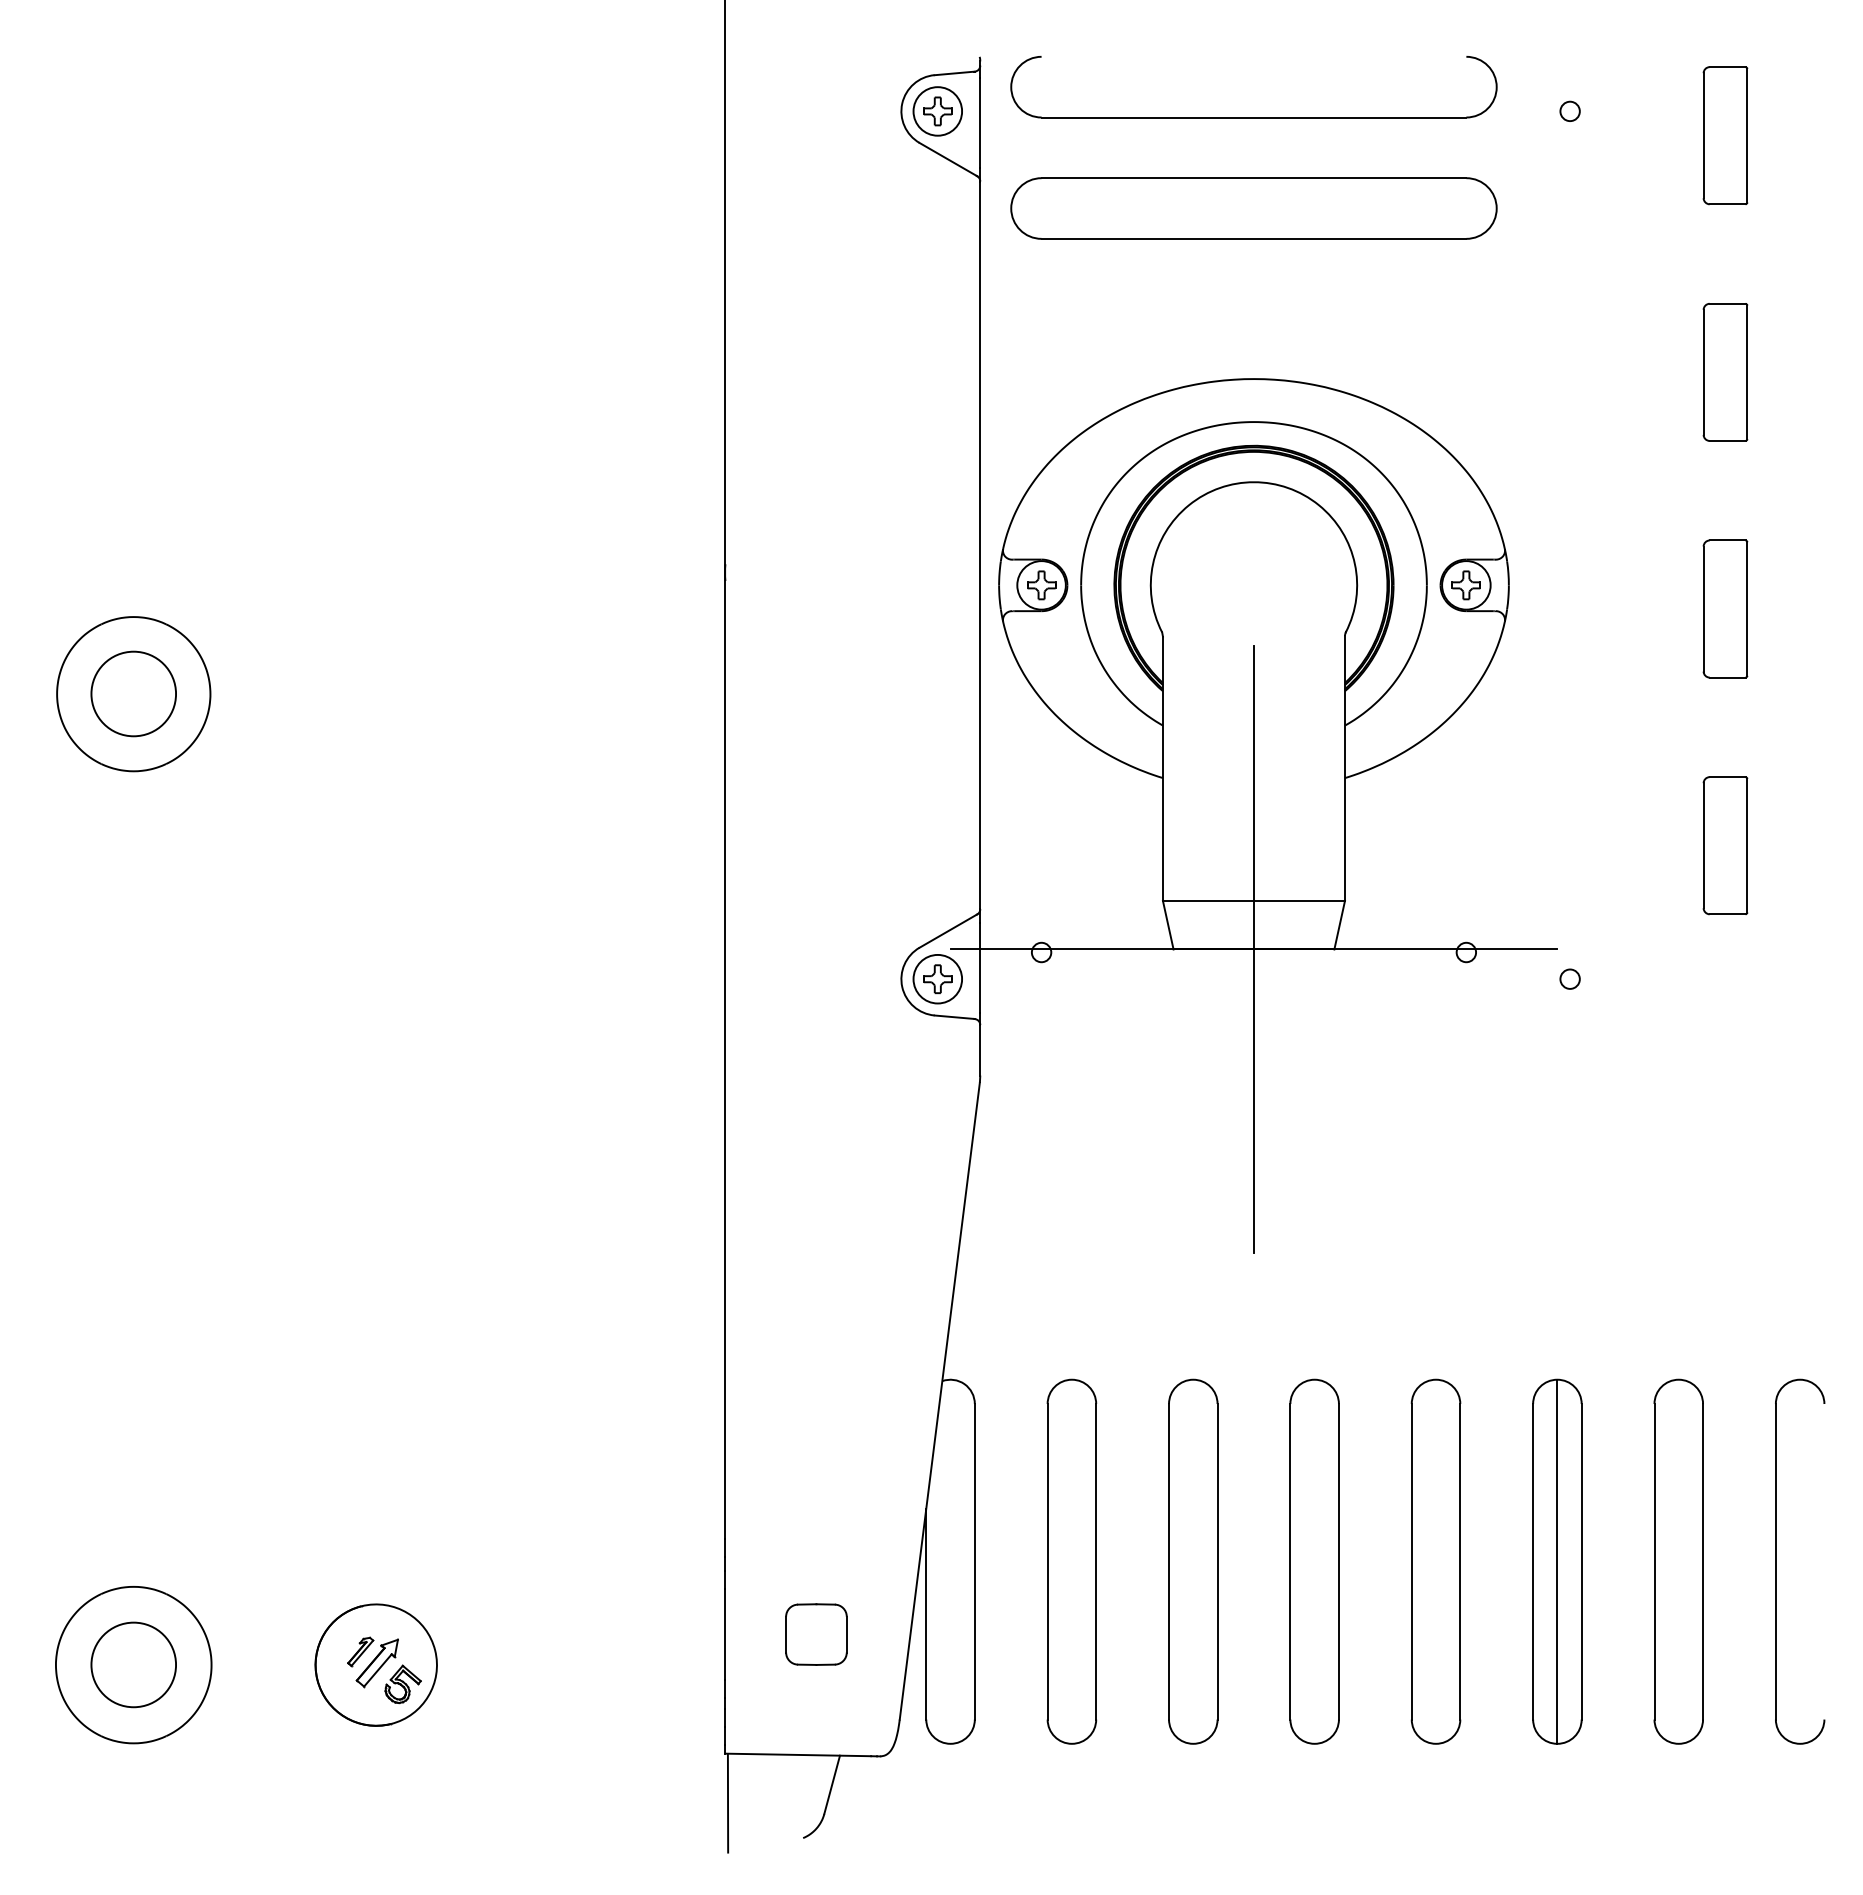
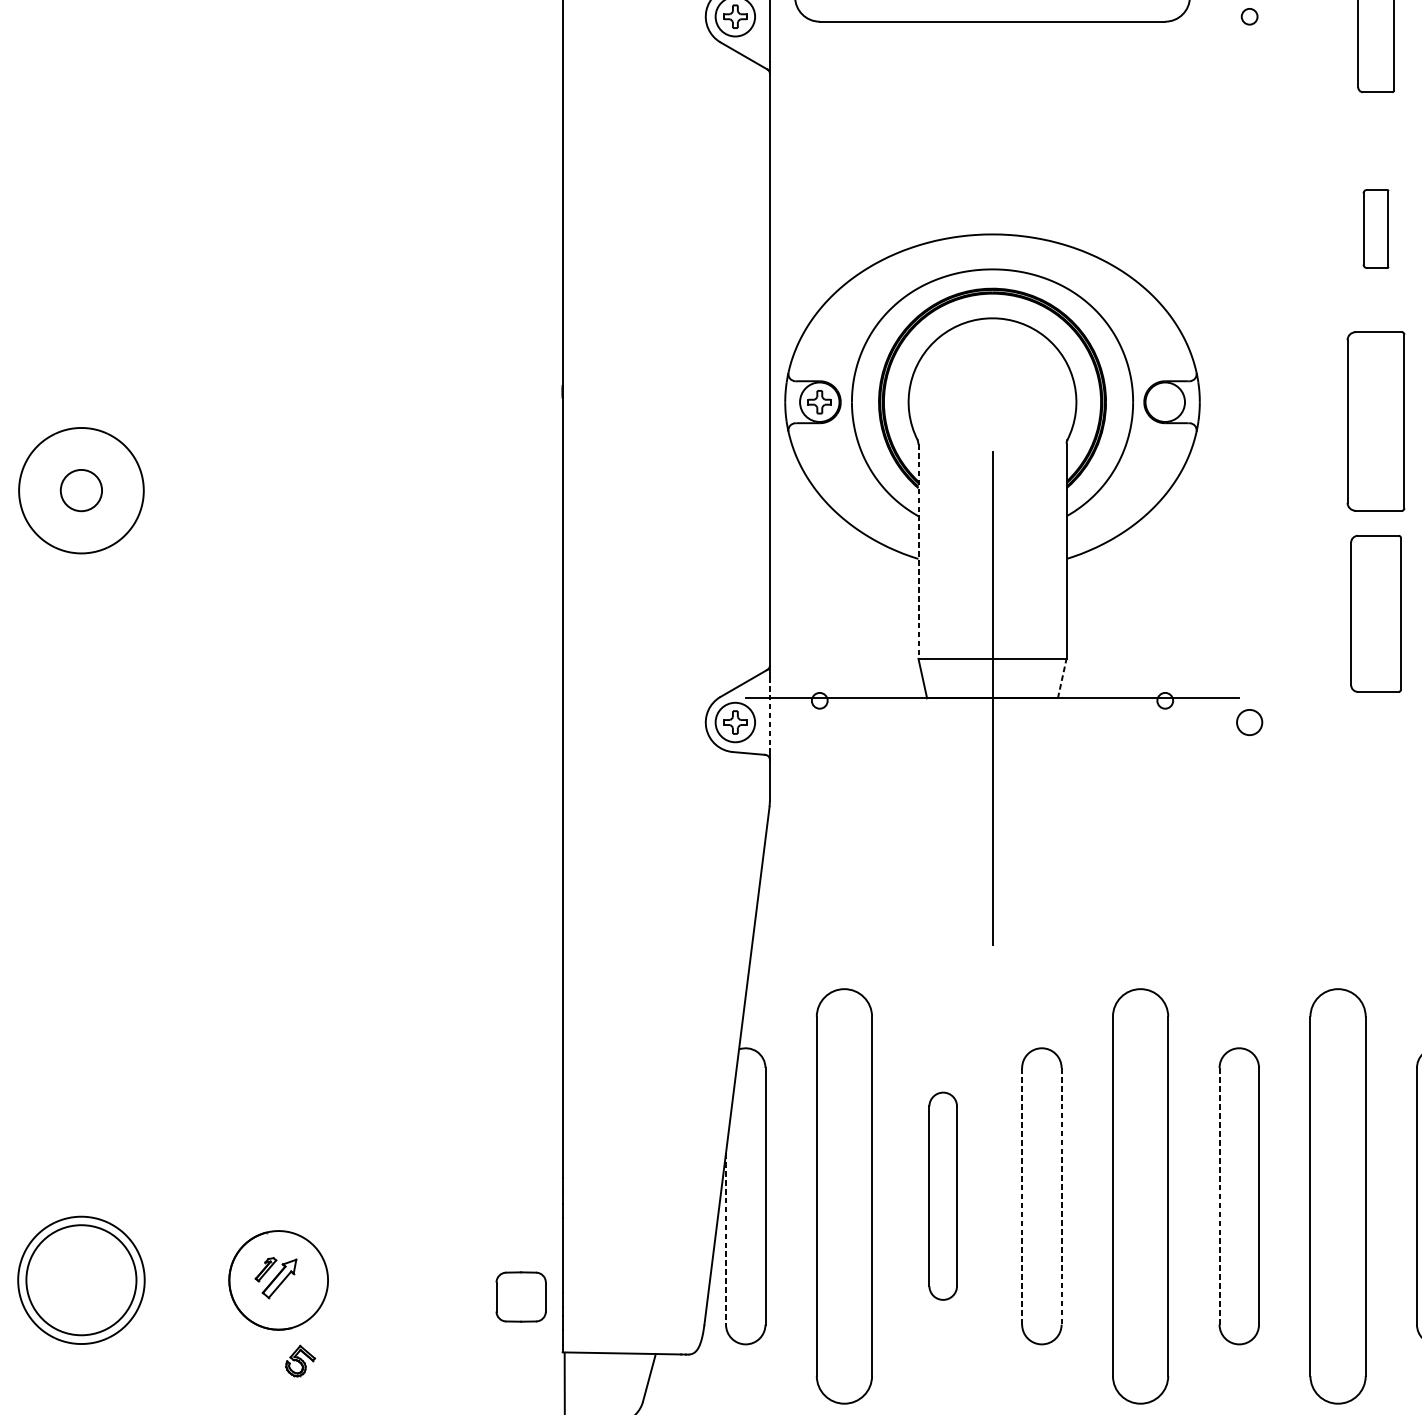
part: (1253, 208) -> (992, 95), removed
part: (1725, 372) -> (1376, 229), size x0.7
part: (1465, 585) -> (1164, 402), removed
part: (1725, 608) -> (1376, 421), size x1.6
circle: (133, 693) -> (81, 490), size x0.6
line: (1162, 769) -> (918, 551), solid -> dashed
part: (1725, 845) -> (1376, 613), size x1.4
line: (1339, 925) -> (1062, 678), solid -> dashed
line: (980, 967) -> (770, 713), solid -> dashed
circle: (1569, 978) -> (1249, 721), size x1.6
part: (1071, 1561) -> (844, 1196), size x1.4
part: (1193, 1561) -> (943, 1196), size x0.7
line: (1290, 1561) -> (1022, 1196), solid -> dashed
line: (1338, 1561) -> (1061, 1196), solid -> dashed
part: (1435, 1561) -> (1140, 1196), size x1.4
line: (1533, 1561) -> (1219, 1196), solid -> dashed
line: (1557, 1561) -> (1239, 1196), removed
part: (1678, 1561) -> (1337, 1196), size x1.4
line: (926, 1614) -> (726, 1239), solid -> dashed
part: (816, 1634) -> (521, 1296), moved
circle: (133, 1664) -> (81, 1279), size x1.6
part: (402, 1684) -> (300, 1361), moved

